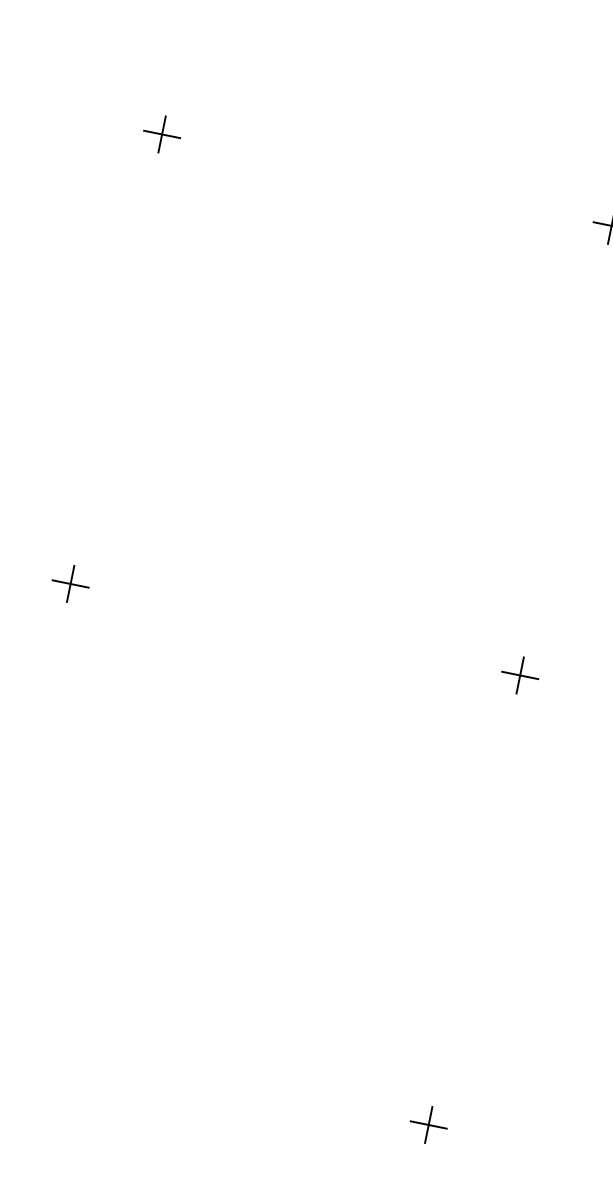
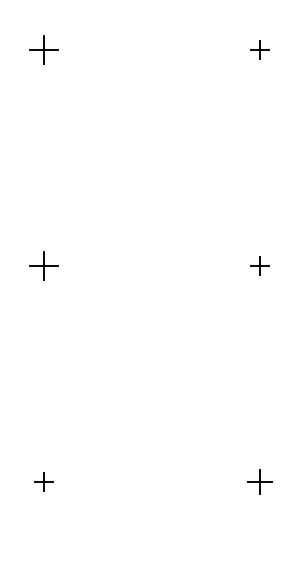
part: (161, 133) -> (43, 49), size x1.6
part: (69, 582) -> (43, 265), size x1.6
part: (428, 1123) -> (259, 481), size x1.4

